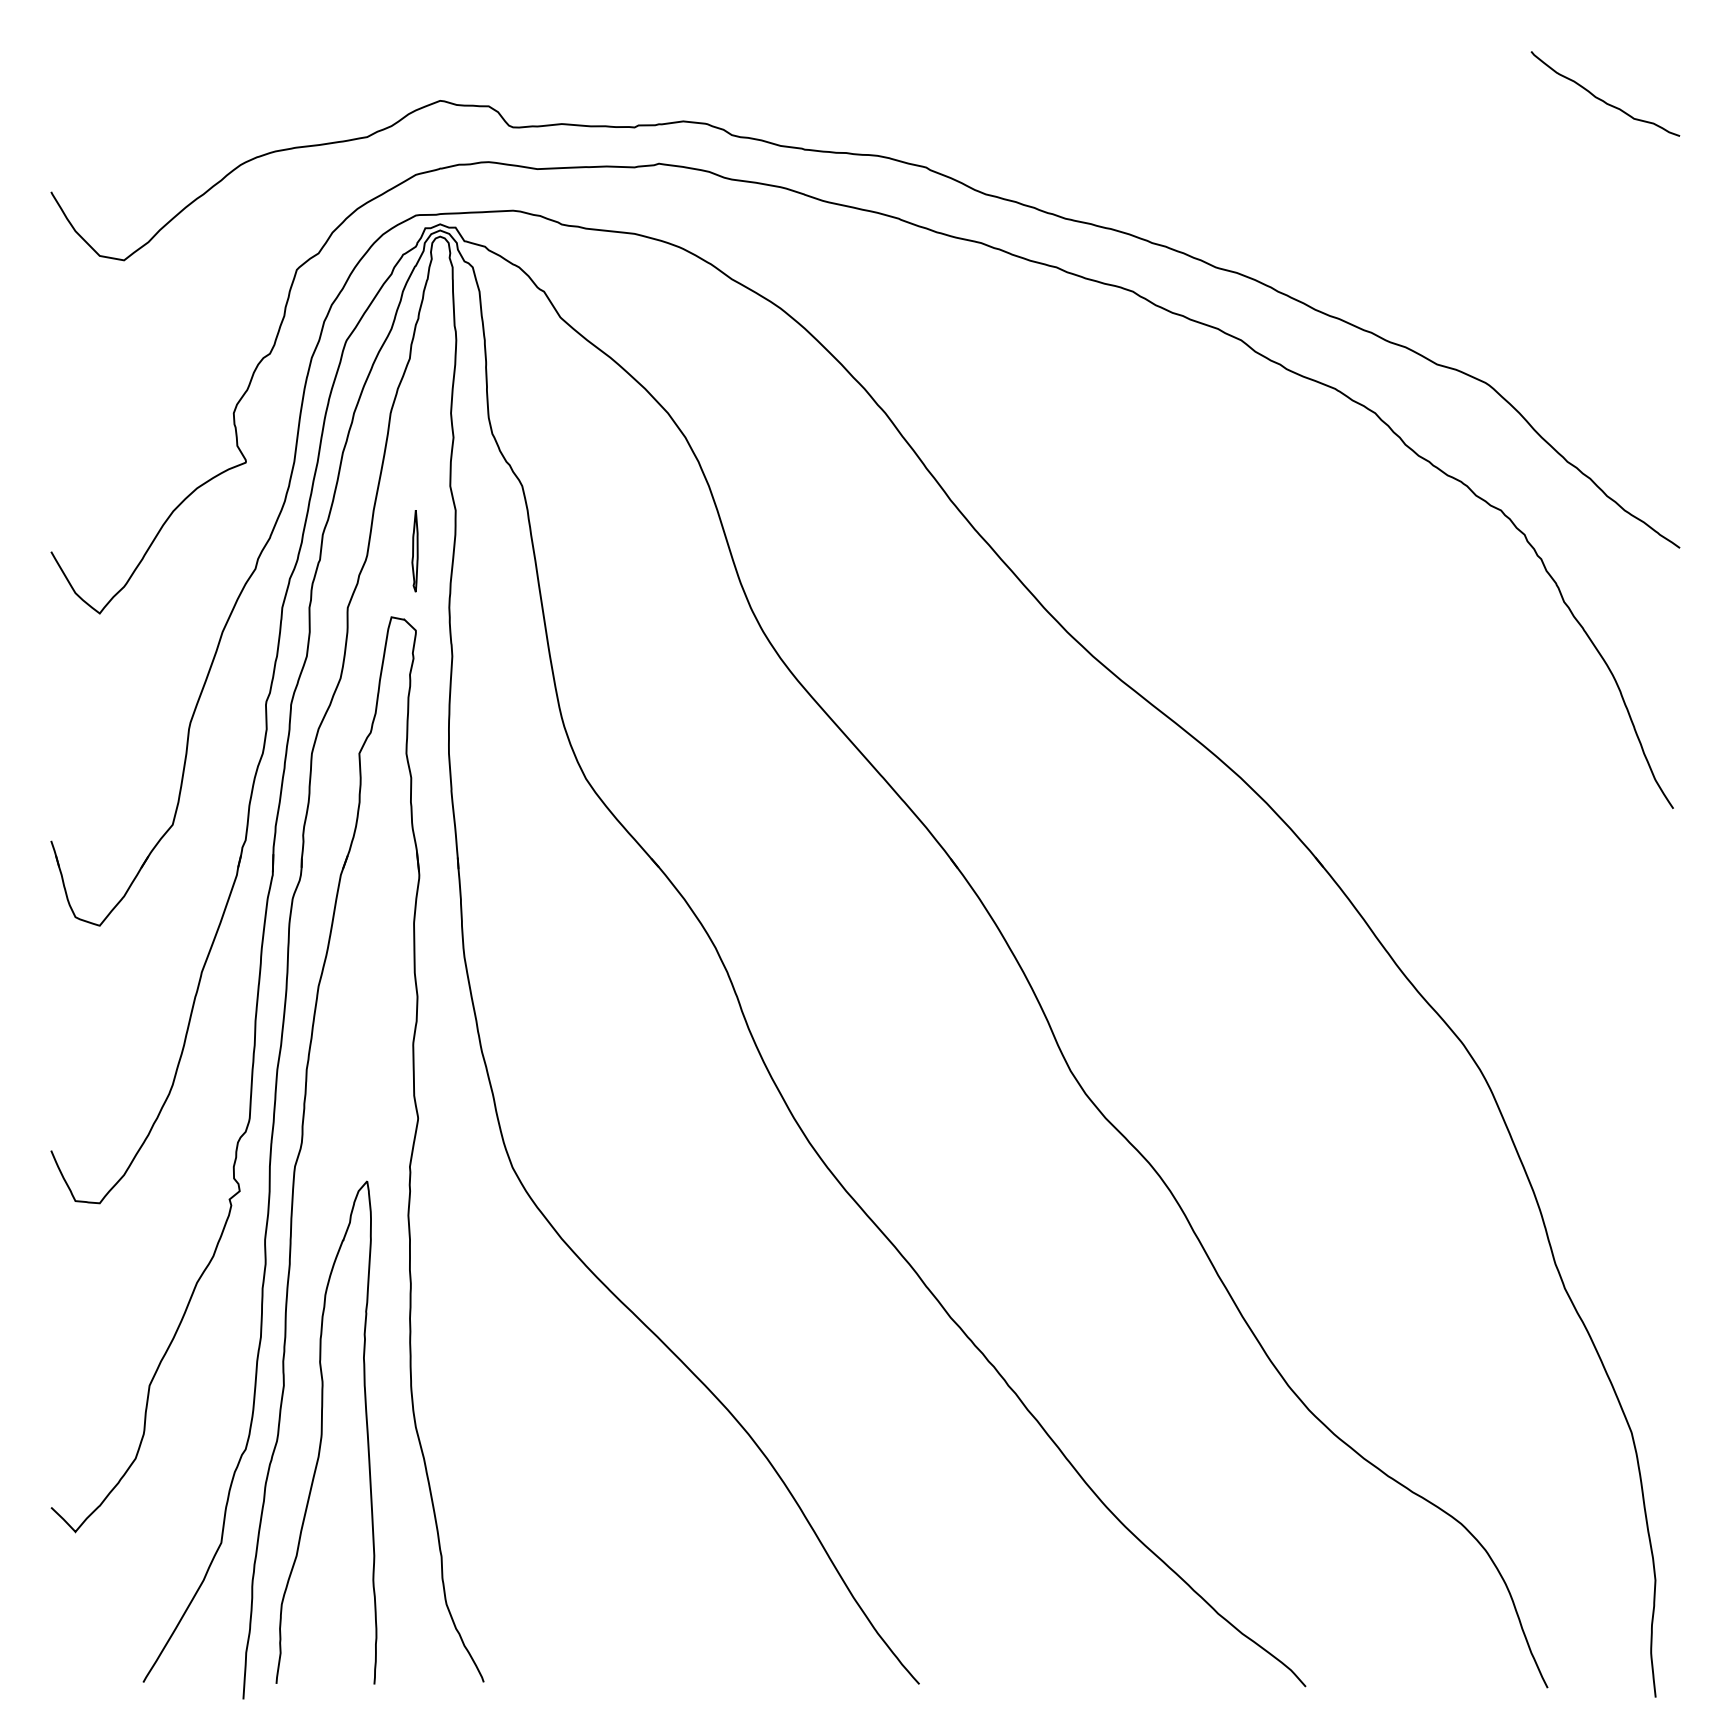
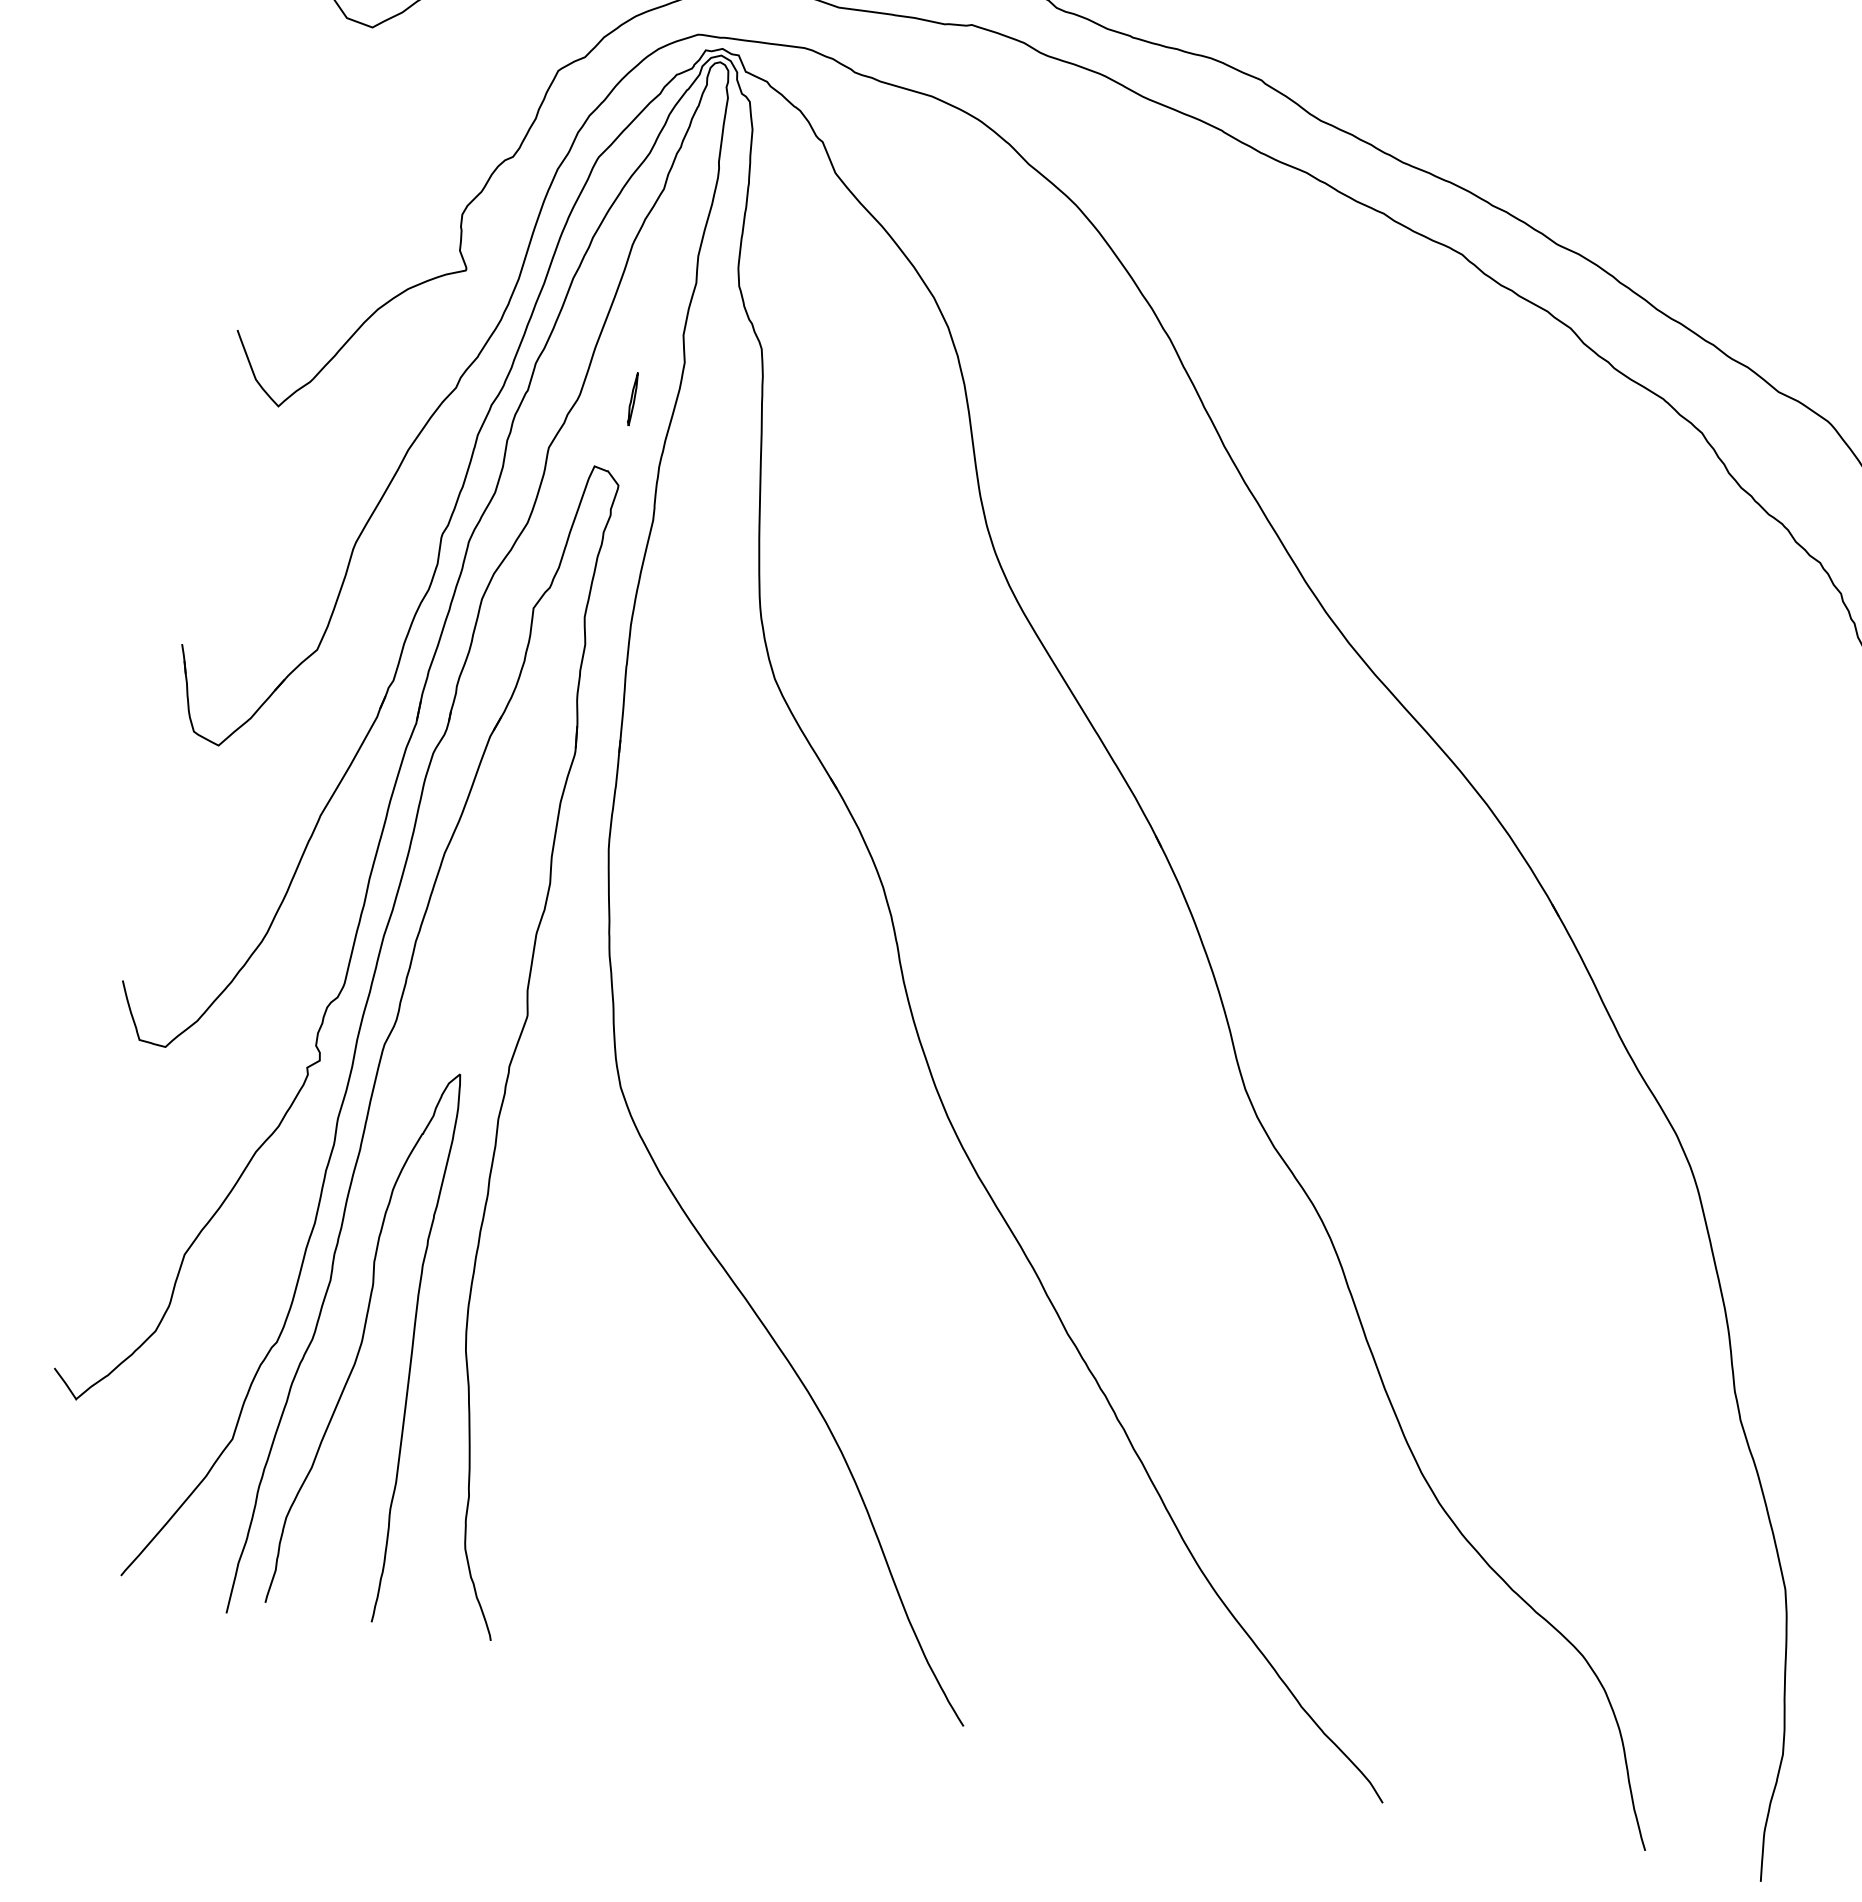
part: (414, 551) -> (632, 399), size x0.6

